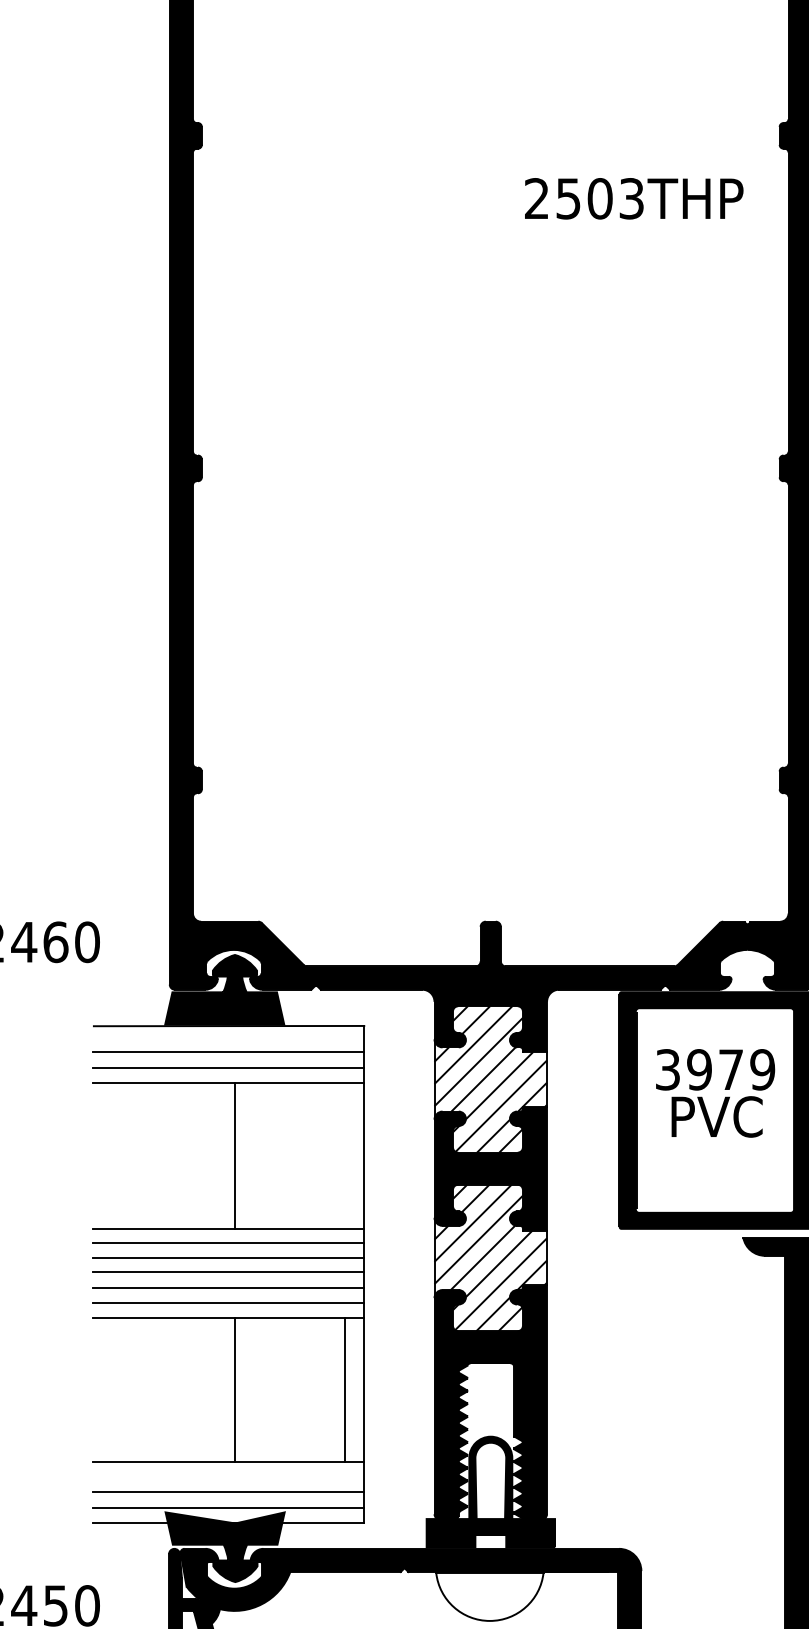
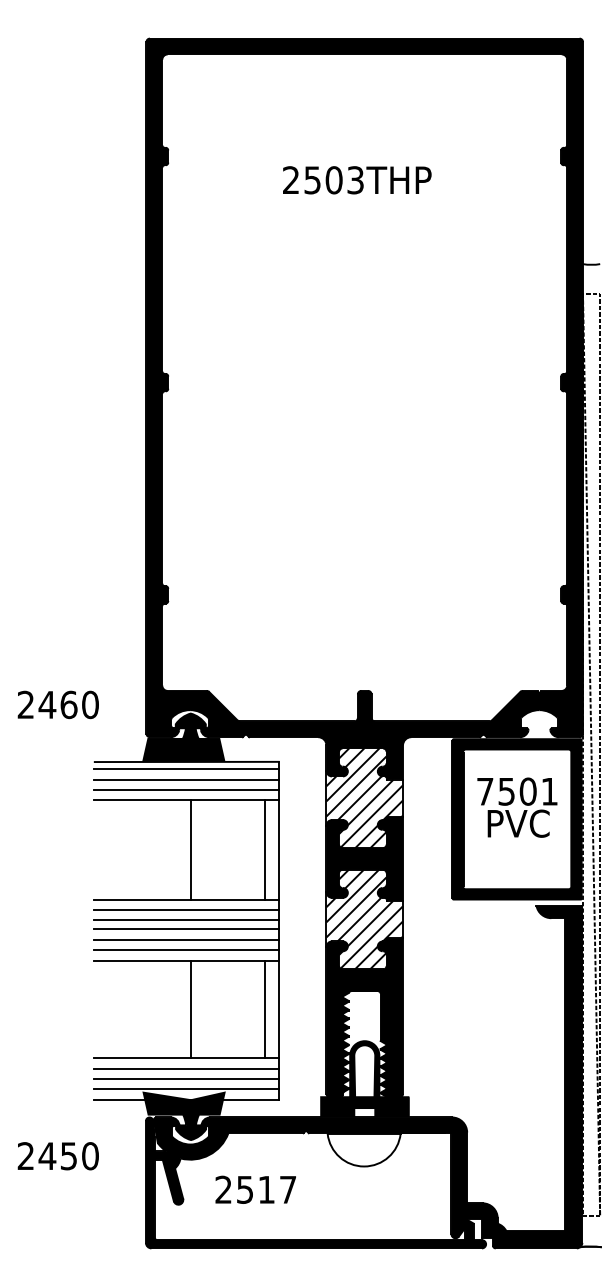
text: (634, 199) -> (357, 180), moved
line: (227, 1037) -> (185, 769), added
text: (715, 1069) -> (517, 791), 3979 -> 7501
line: (344, 1154) -> (265, 849), added
line: (227, 1476) -> (185, 1068), added

